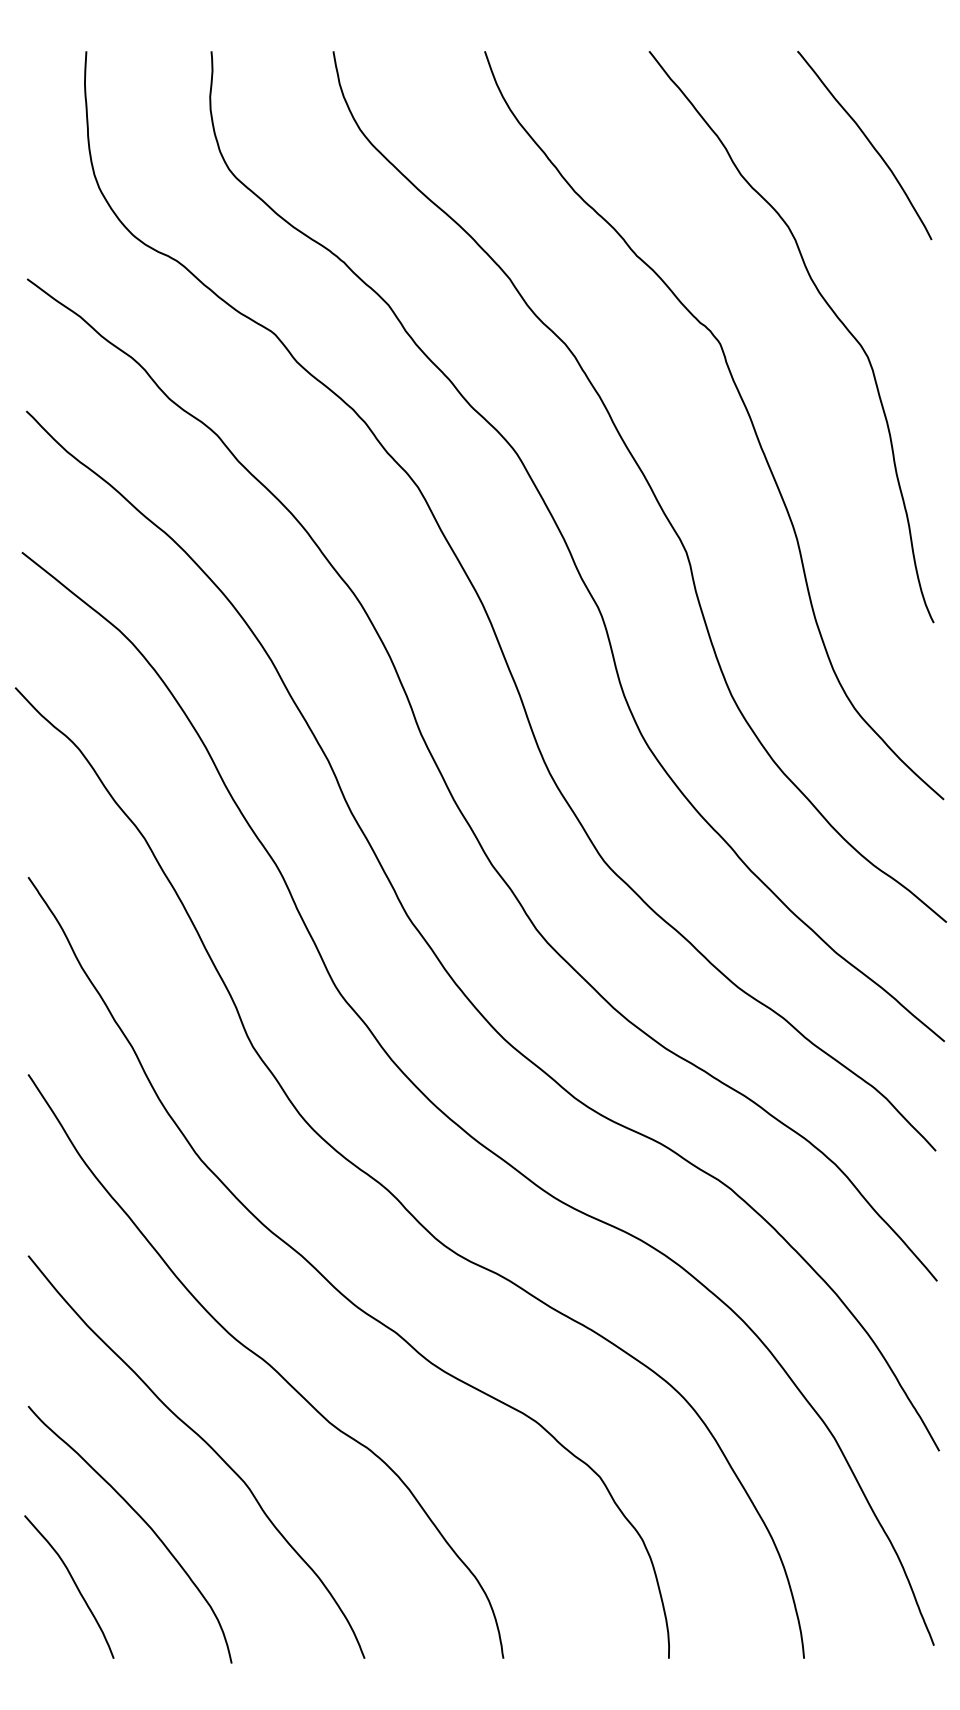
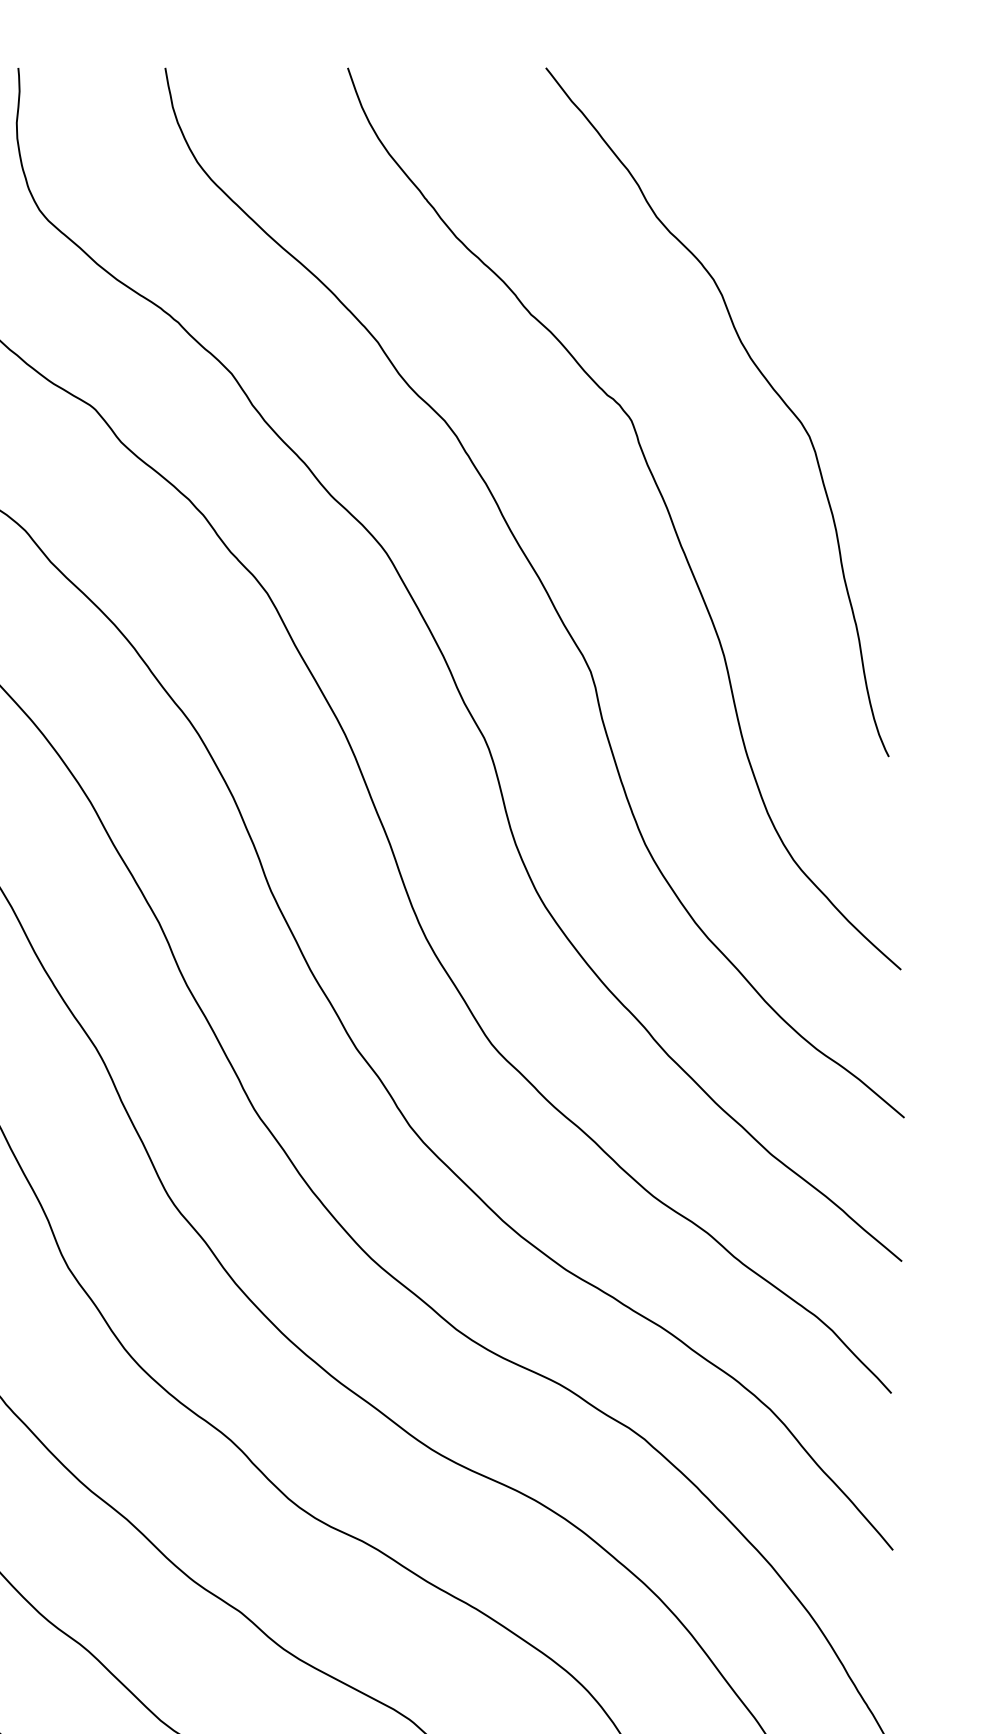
curve: (869, 143) -> (811, 179), removed

